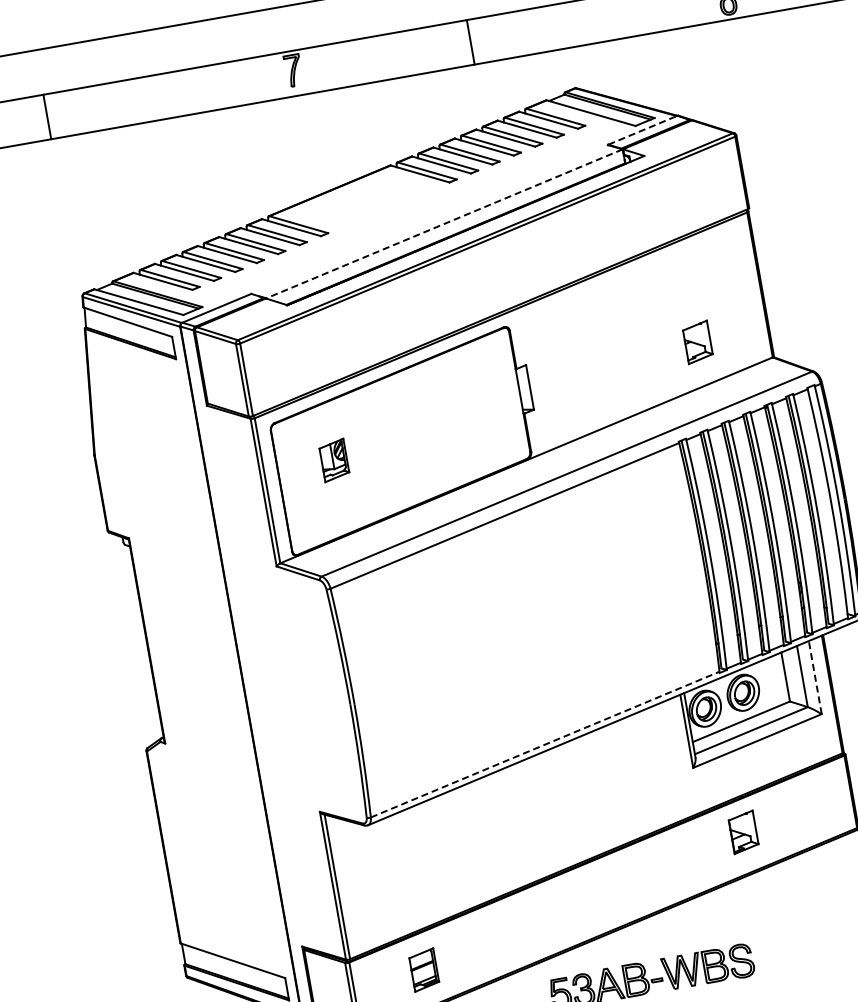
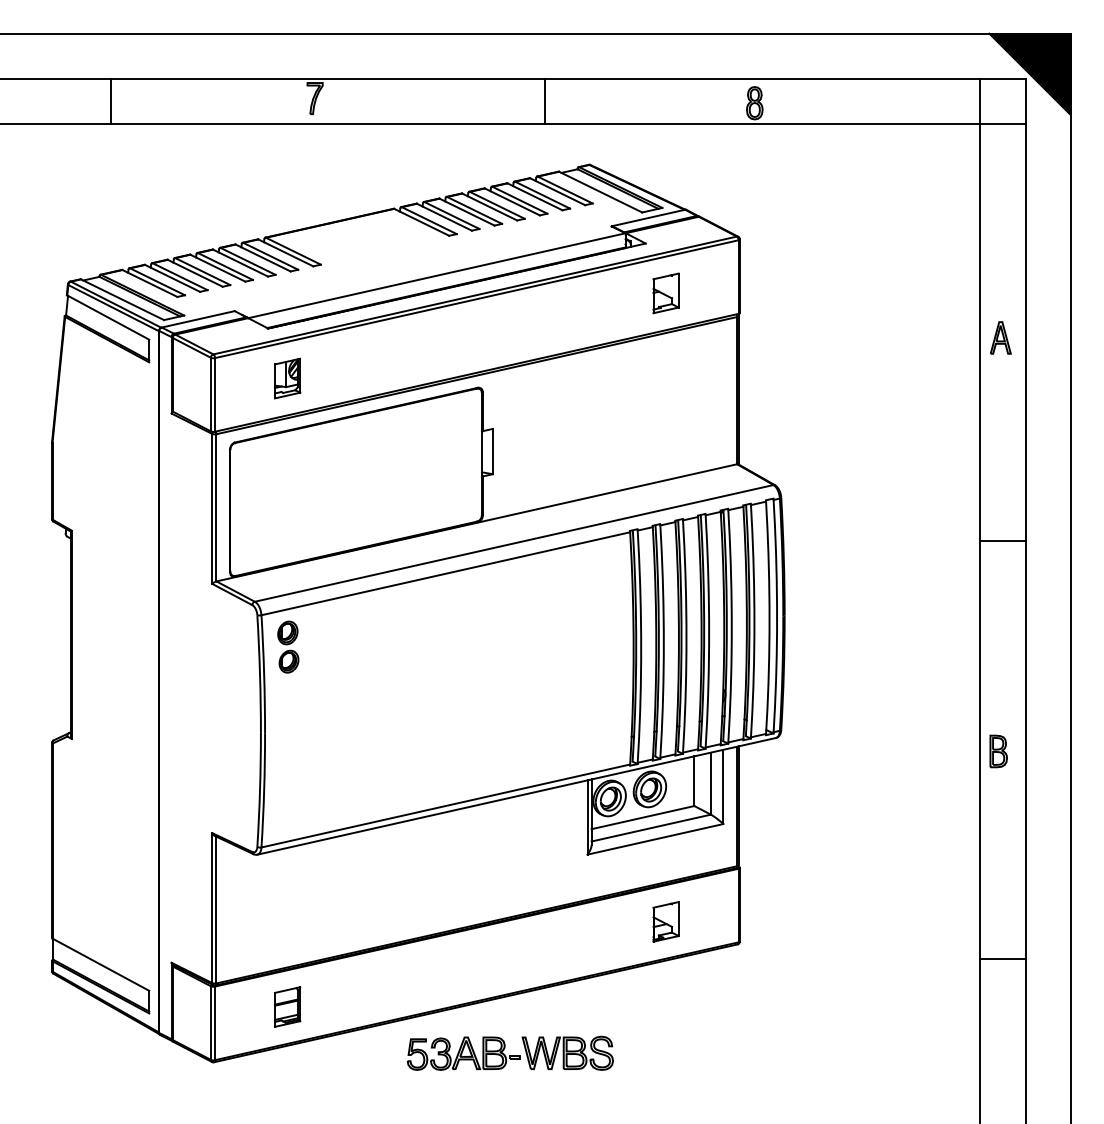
line: (470, 42) -> (545, 101), moved
line: (47, 117) -> (110, 101), moved
line: (643, 129) -> (649, 217), dashed -> solid
line: (443, 223) -> (436, 275), dashed -> solid
part: (697, 342) -> (665, 293), moved
part: (334, 460) -> (287, 378), moved
part: (362, 614) -> (288, 646), added
line: (815, 677) -> (723, 786), dashed -> solid
line: (544, 745) -> (445, 806), dashed -> solid
part: (743, 832) -> (665, 921), moved

